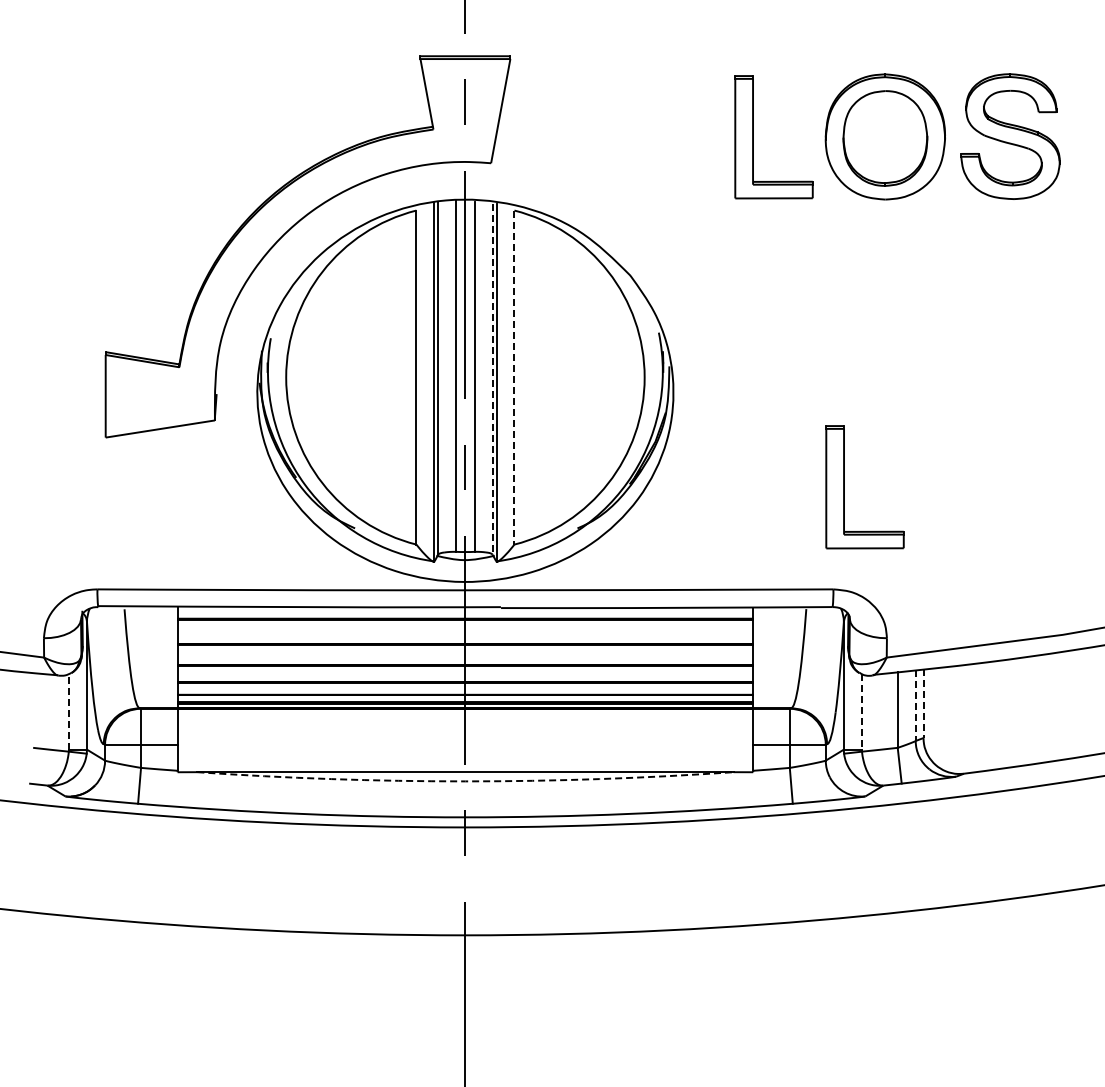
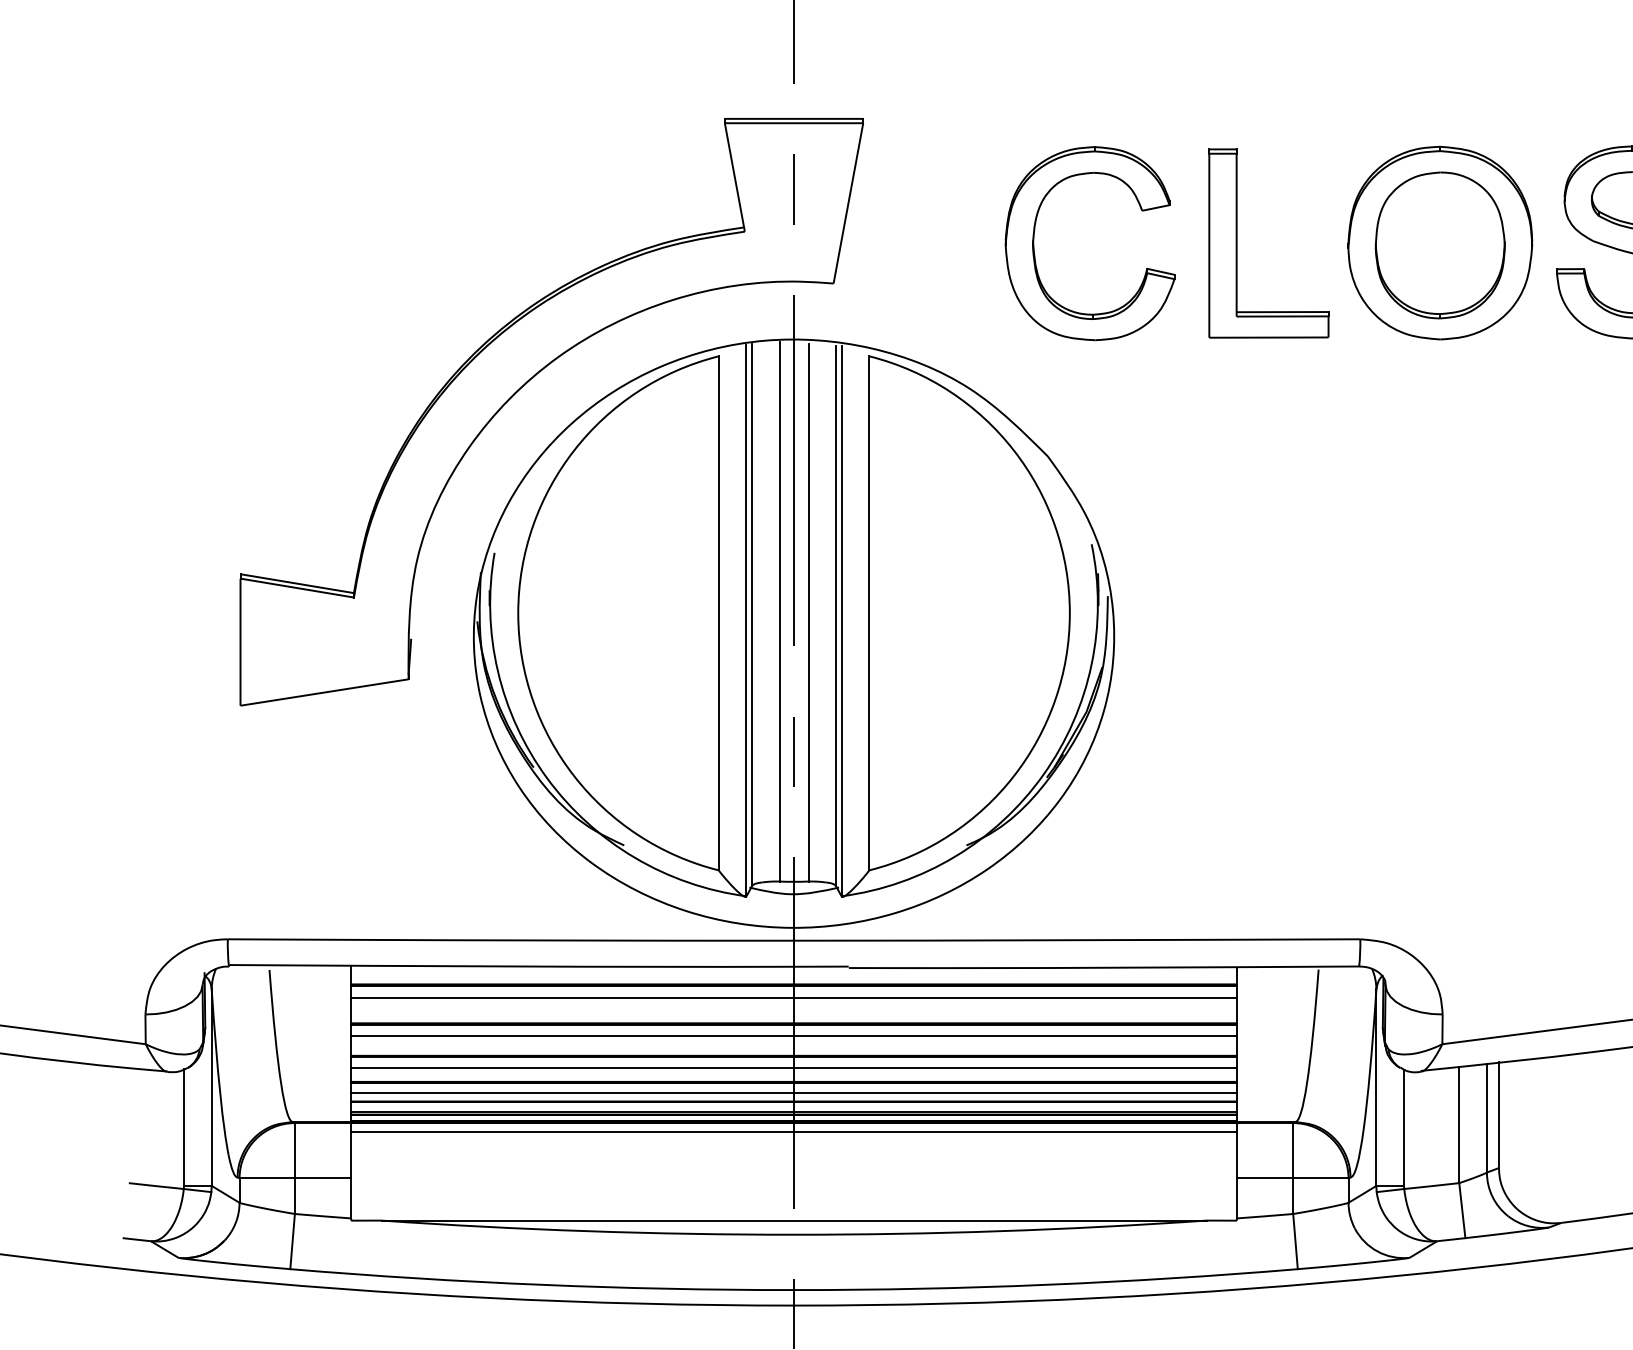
part: (622, 131) -> (1035, 234), added
line: (514, 378) -> (869, 614), dashed -> solid
line: (492, 379) -> (835, 616), dashed -> solid
part: (844, 487) -> (1377, 782), removed
line: (465, 627) -> (794, 997), added
line: (465, 652) -> (794, 1036), added
line: (465, 672) -> (794, 1067), added
line: (465, 689) -> (794, 1093), added
line: (923, 704) -> (1498, 1116), dashed -> solid
line: (915, 706) -> (1486, 1119), dashed -> solid
line: (69, 711) -> (184, 1127), dashed -> solid
line: (861, 711) -> (1403, 1127), dashed -> solid
line: (465, 714) -> (794, 1131), added
arc: (465, 781) -> (794, 1234), dashed -> solid

